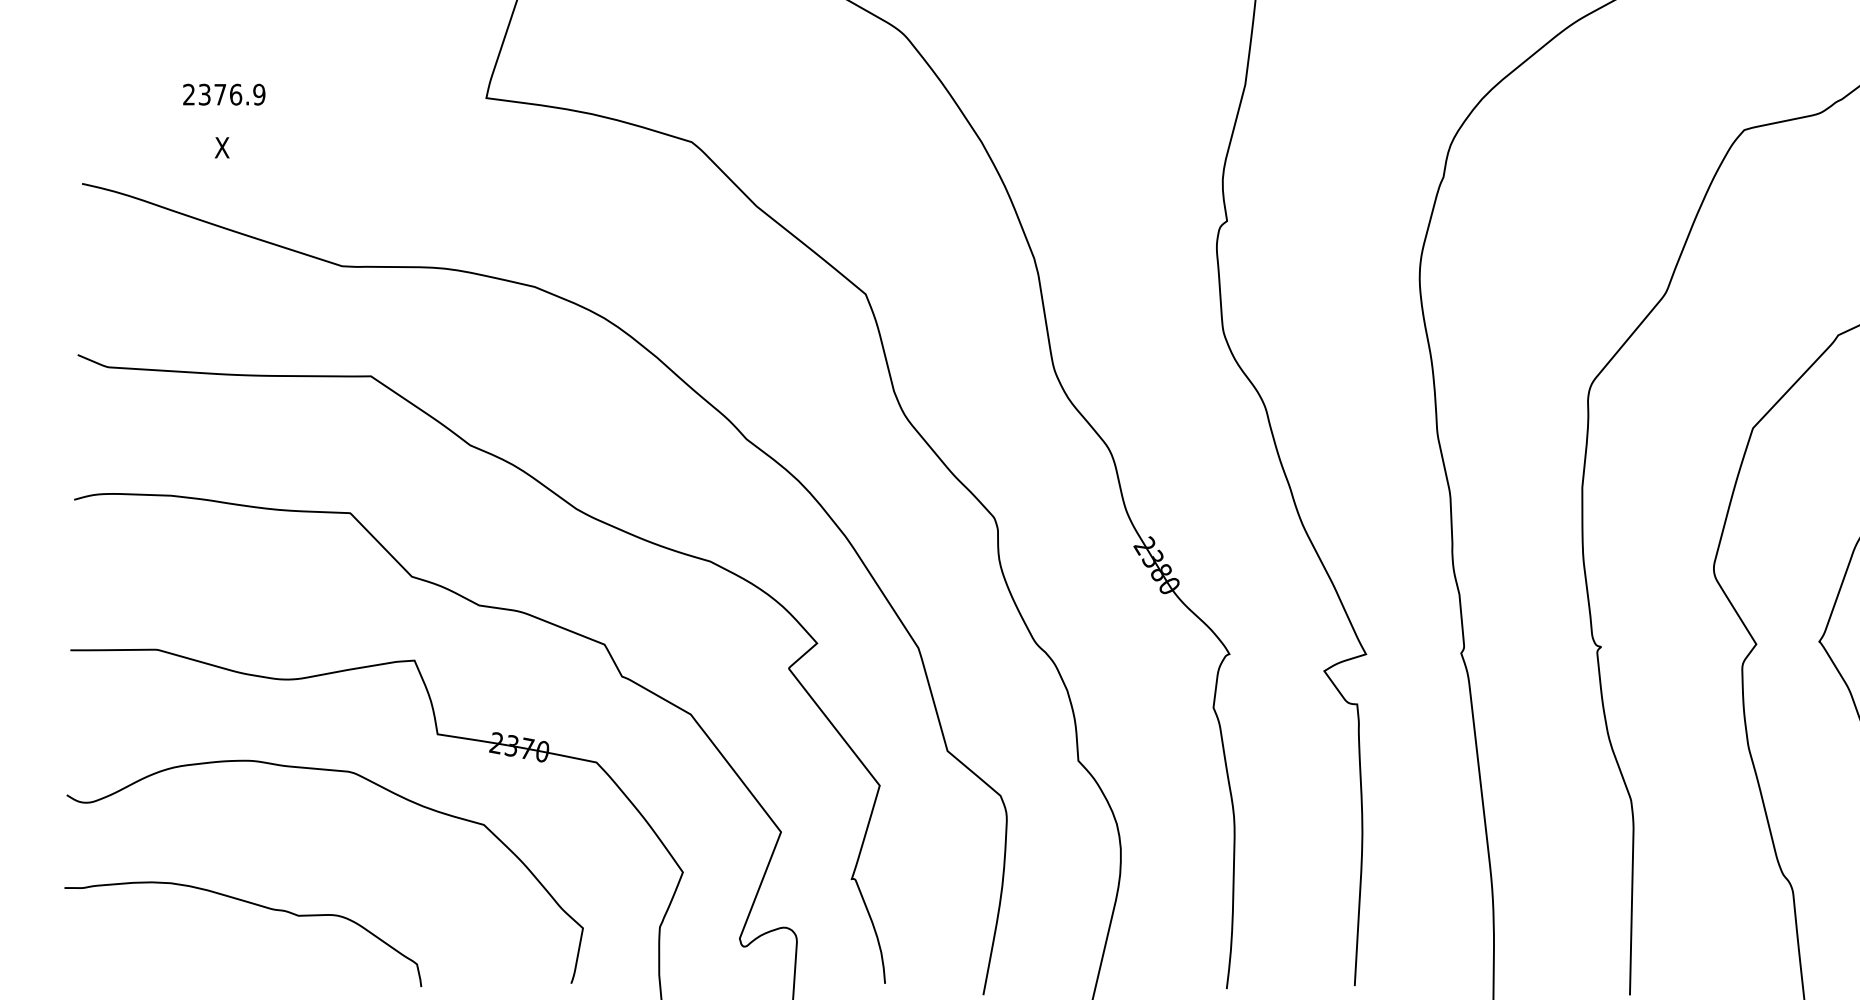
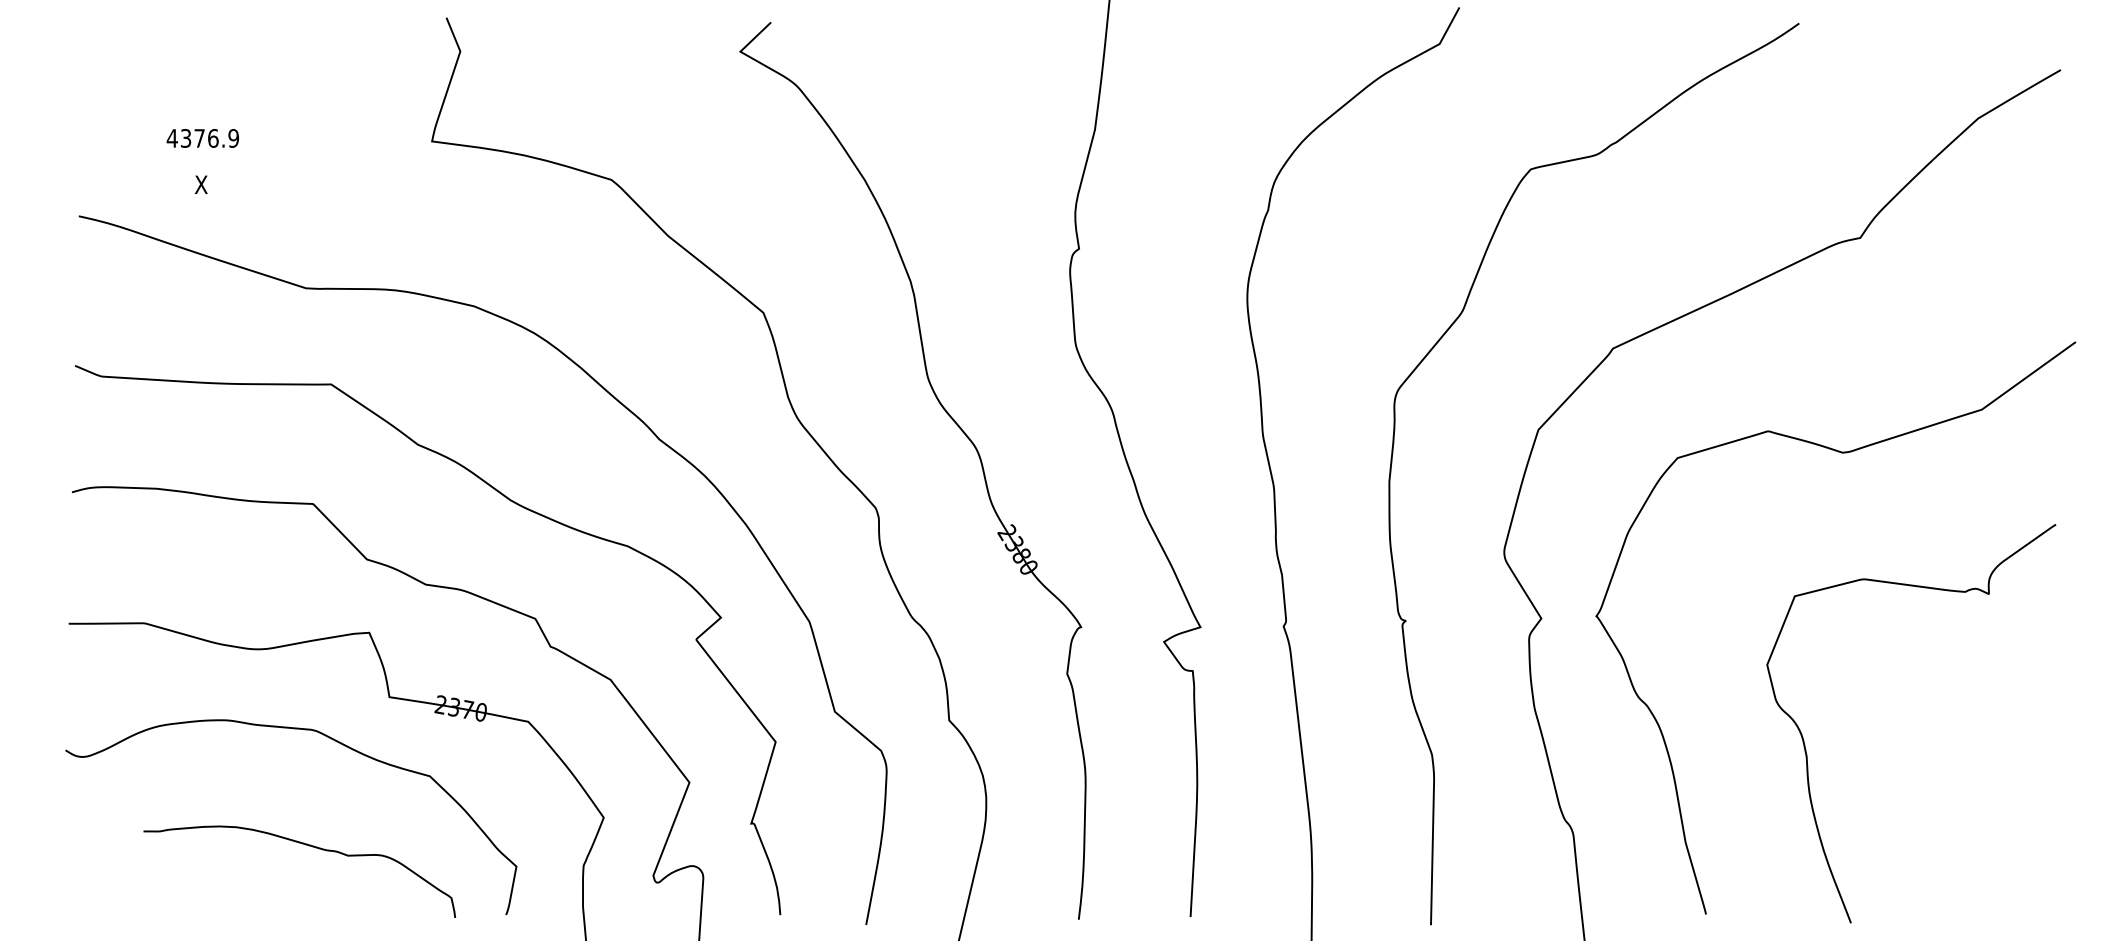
text: (188, 94) -> (171, 138), 2376.9 -> 4376.9
curve: (249, 904) -> (305, 845), moved

